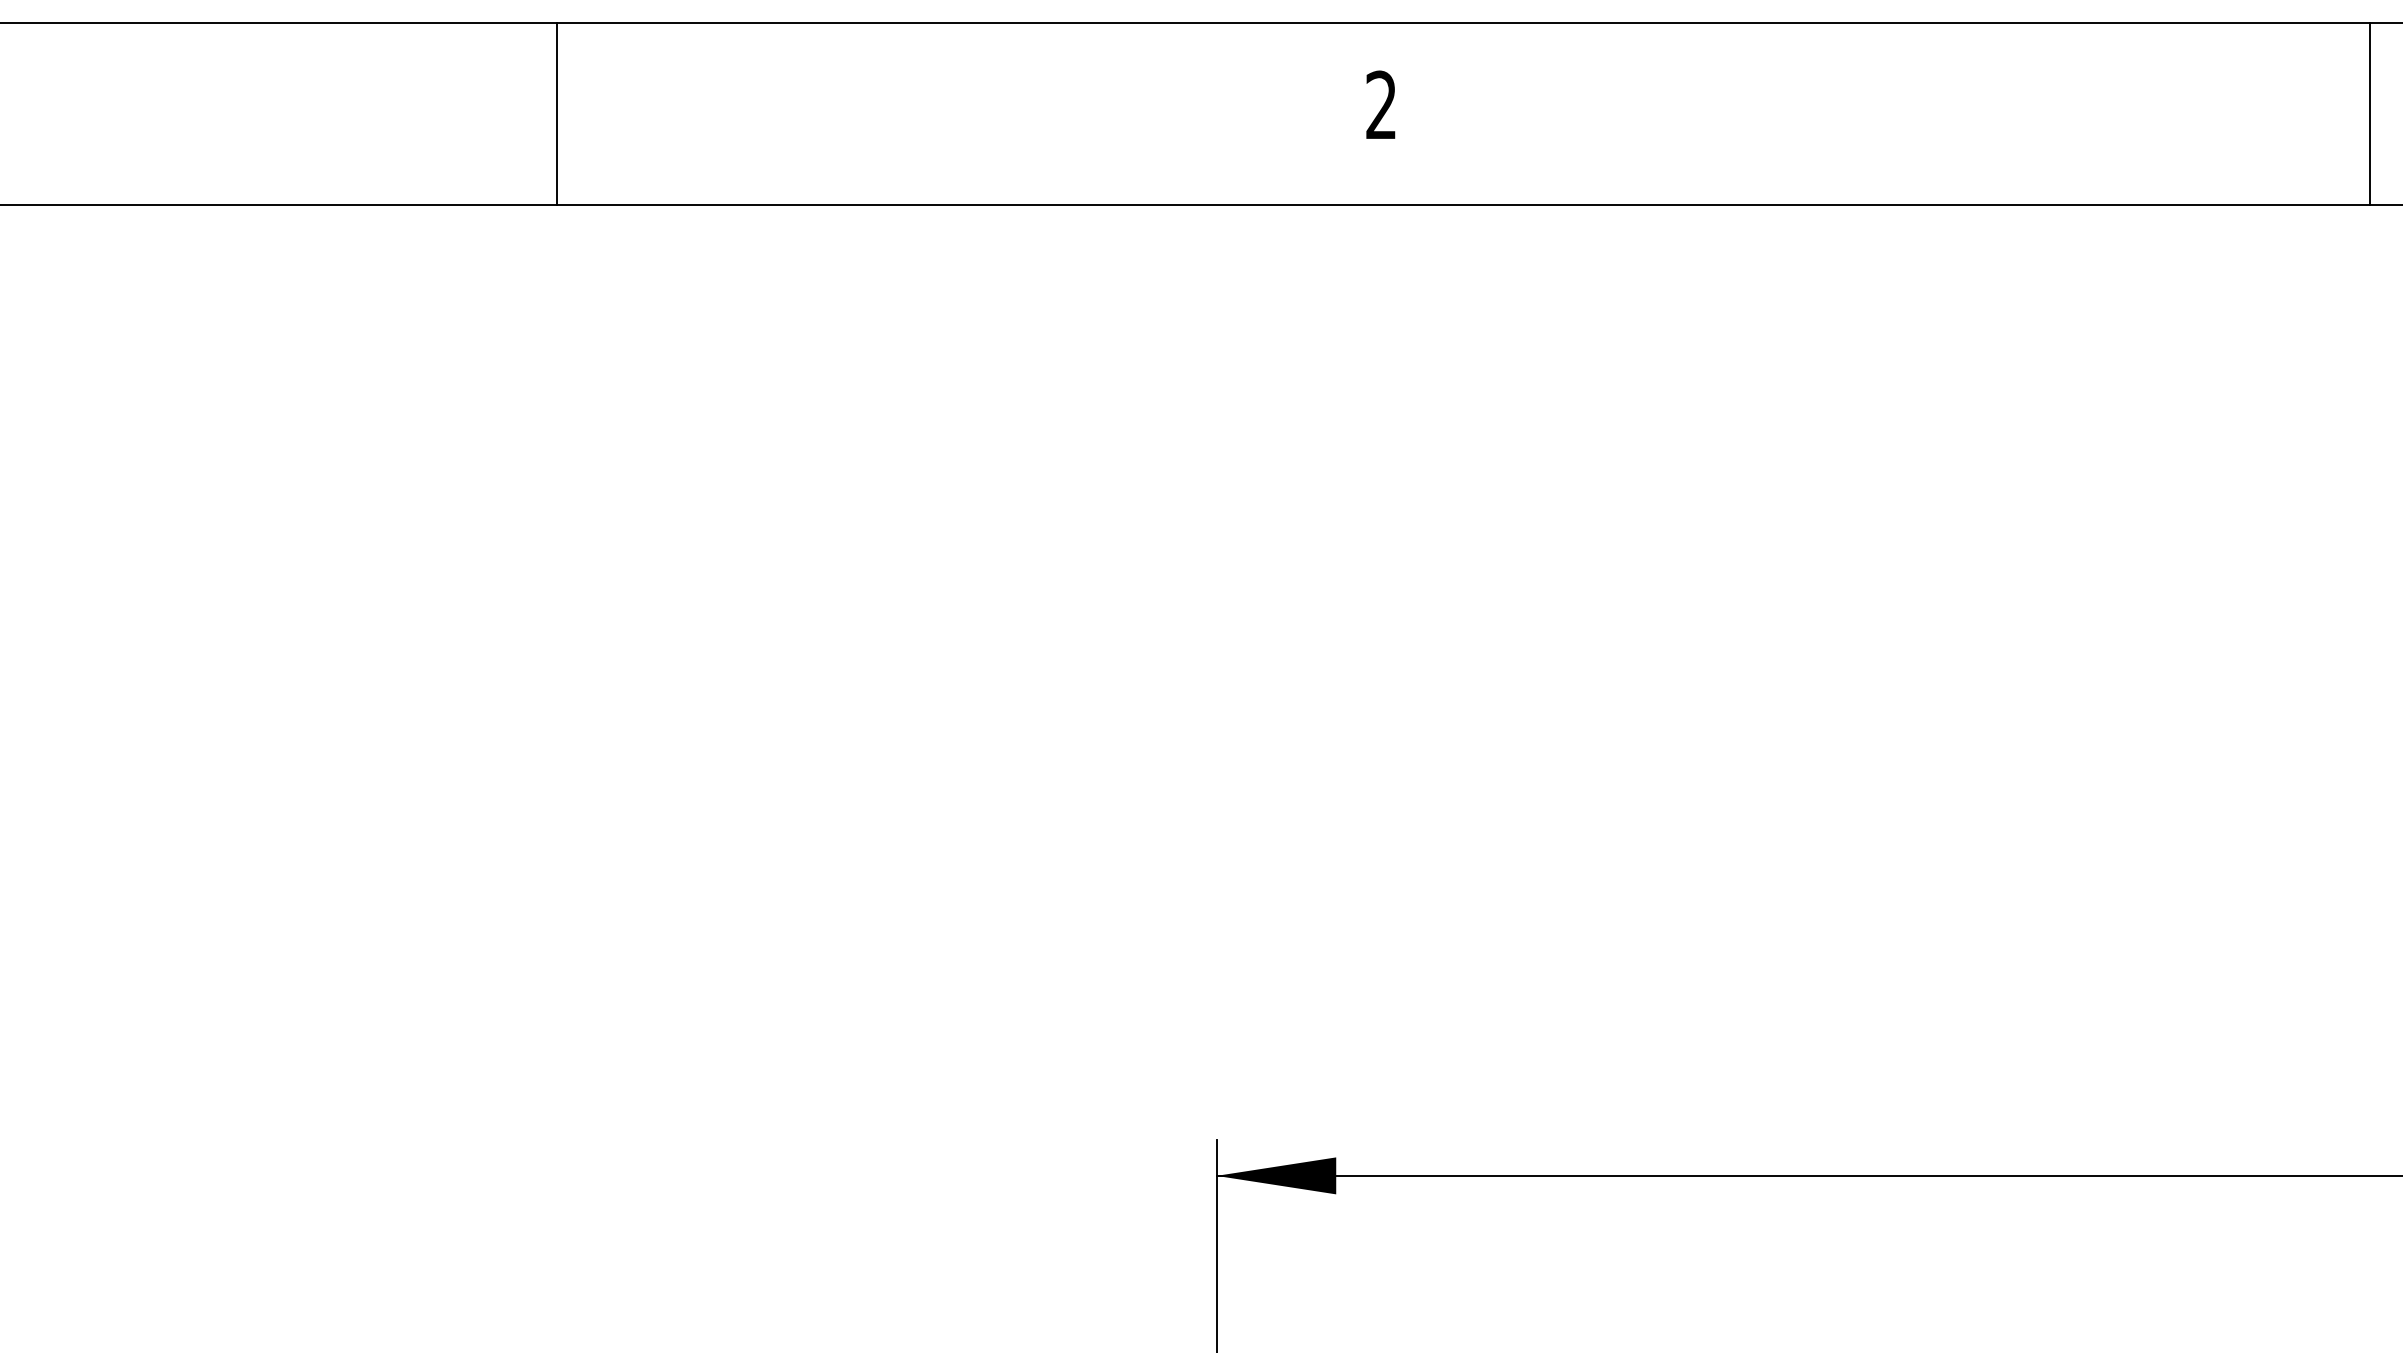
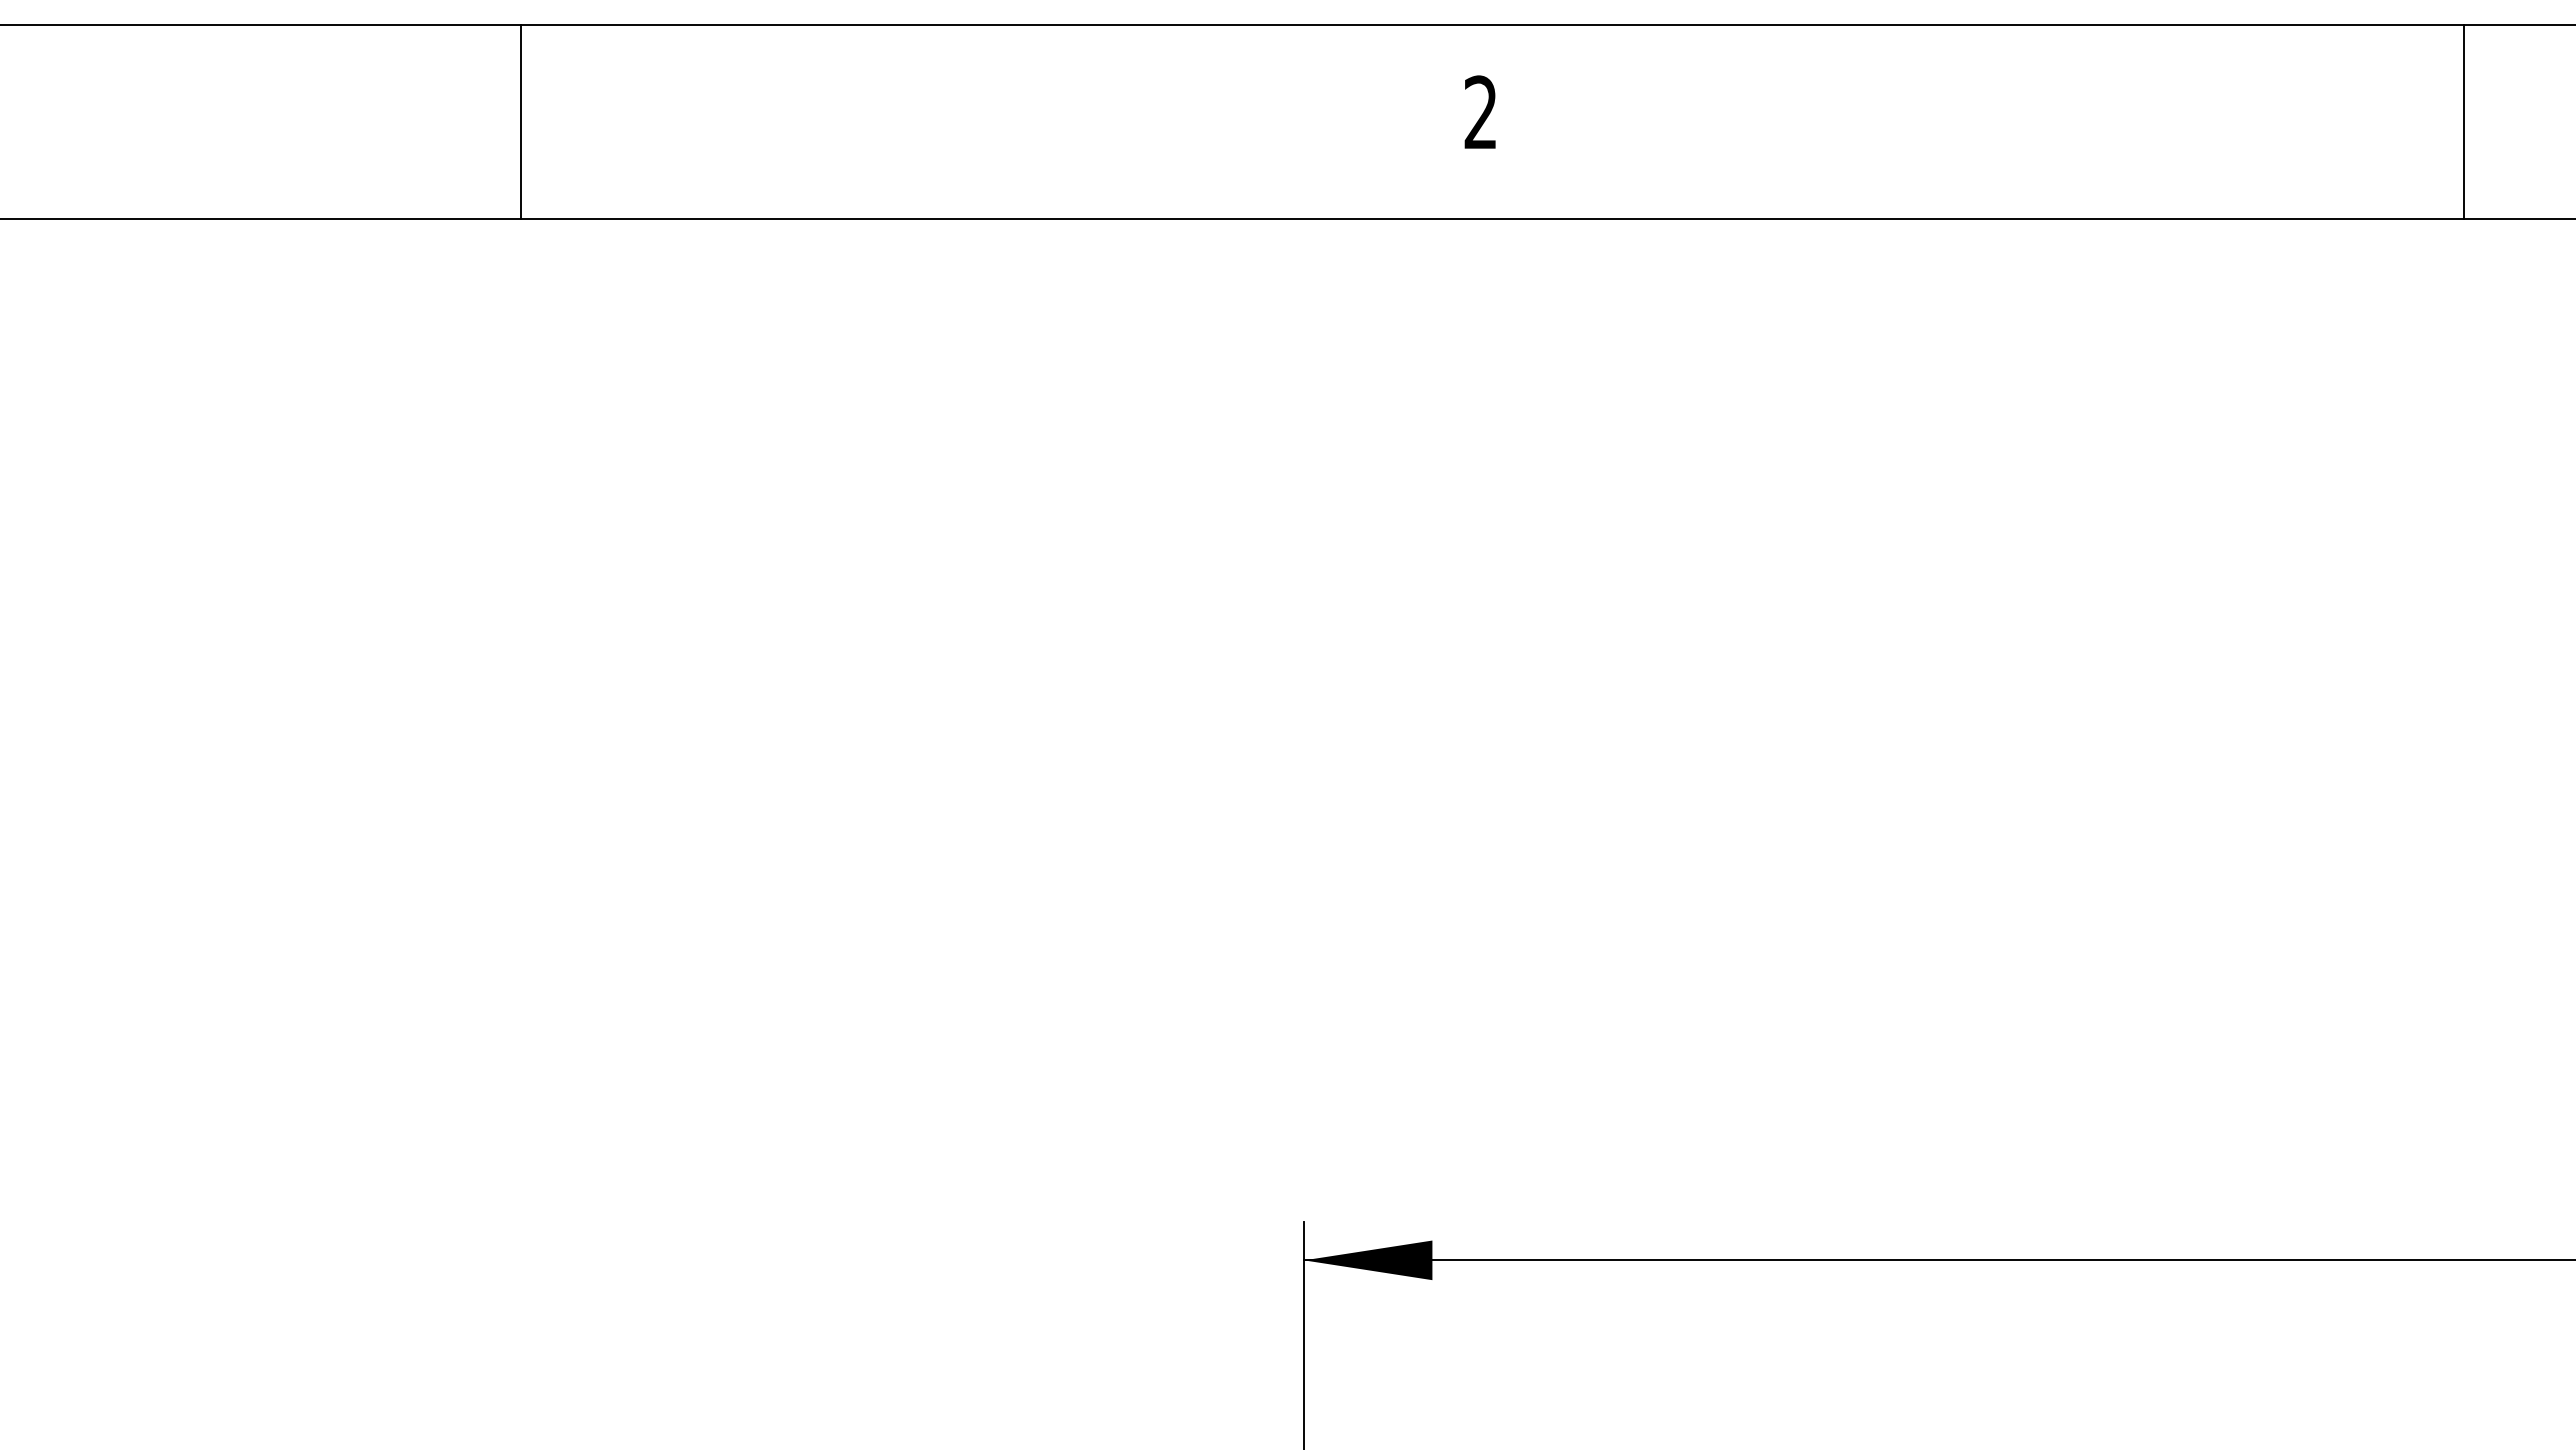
line: (556, 113) -> (520, 121), moved
line: (2369, 113) -> (2463, 121), moved

